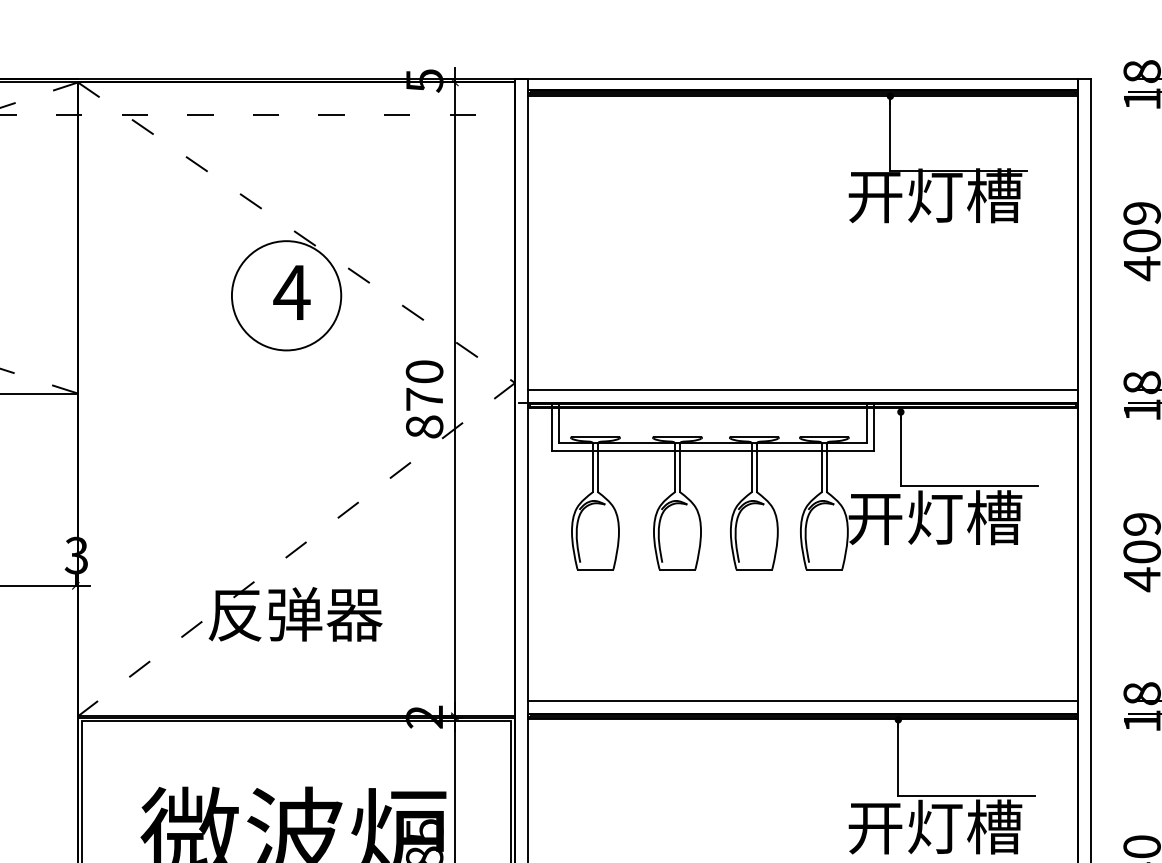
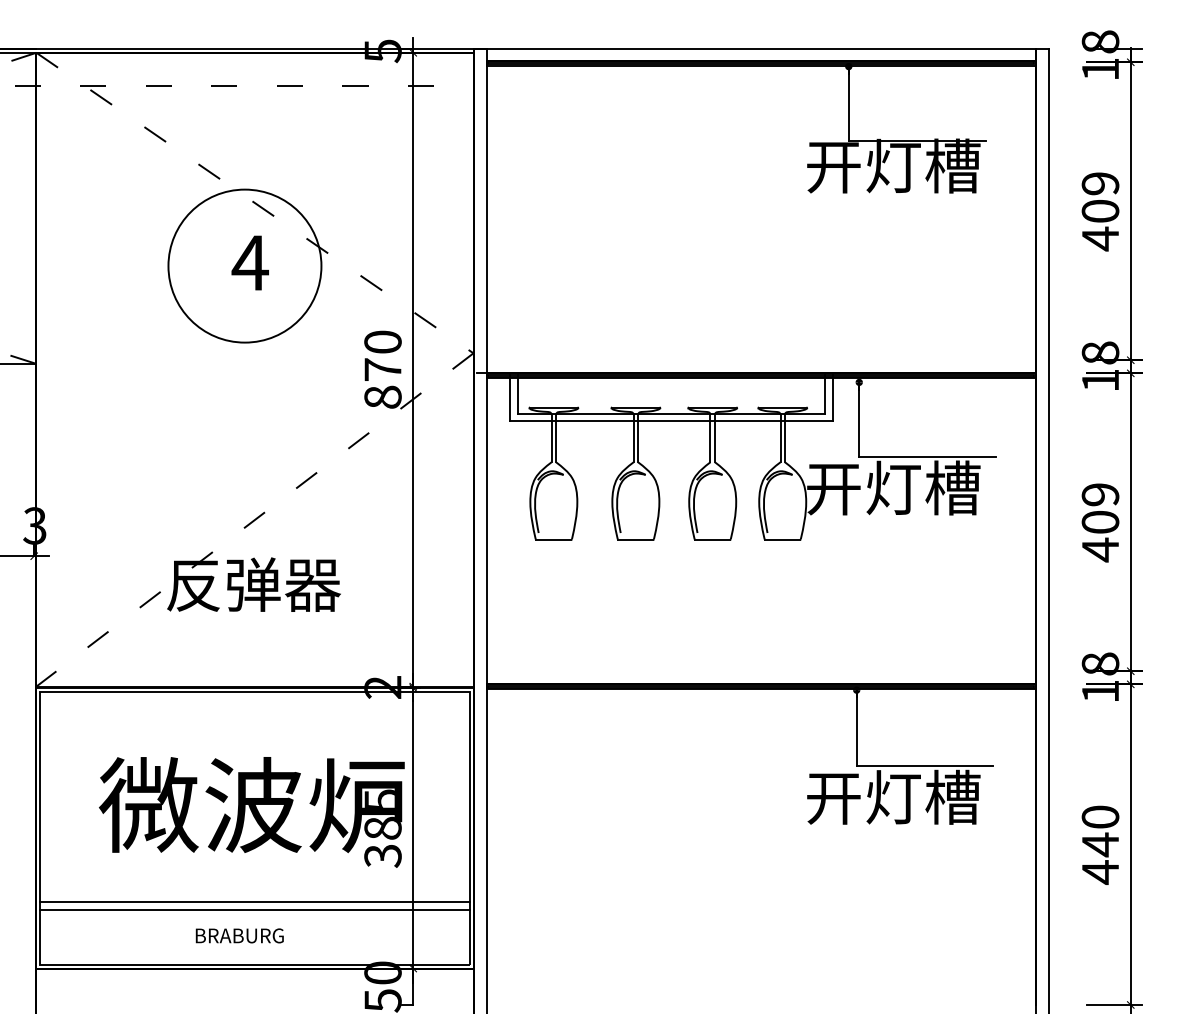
circle: (286, 295) -> (244, 265), size x1.4
line: (802, 390) -> (760, 360), removed
line: (802, 701) -> (760, 671), removed

